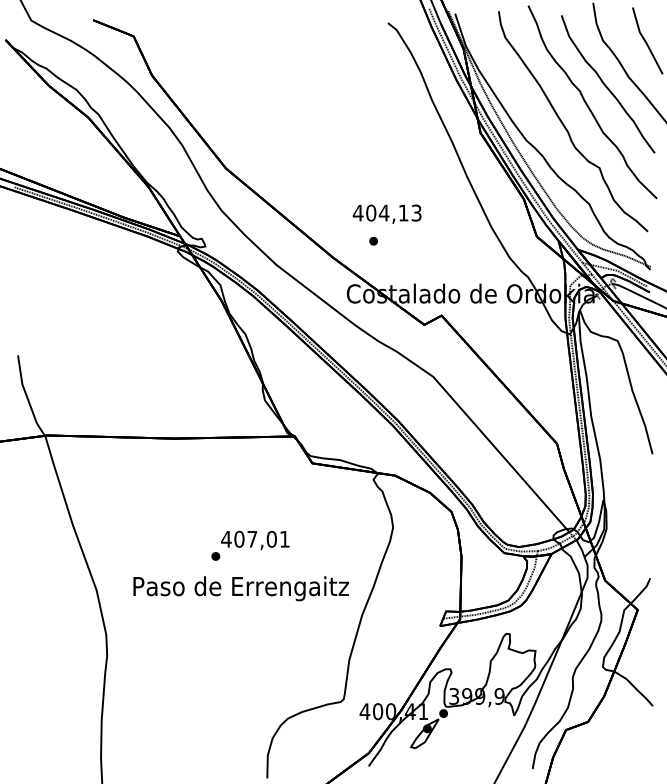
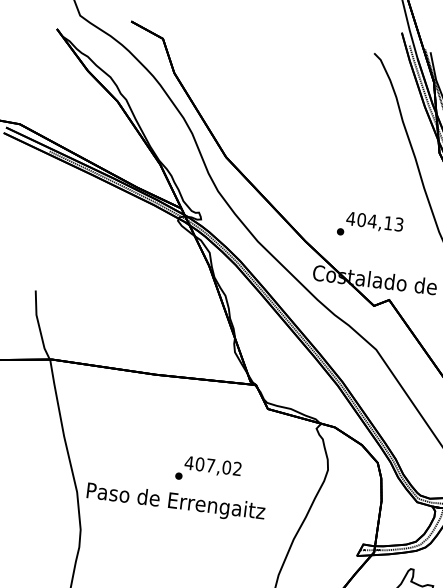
text: (386, 213) -> (374, 221), moved
text: (284, 538) -> (237, 468), 407,01 -> 407,02
text: (240, 588) -> (175, 502), moved

